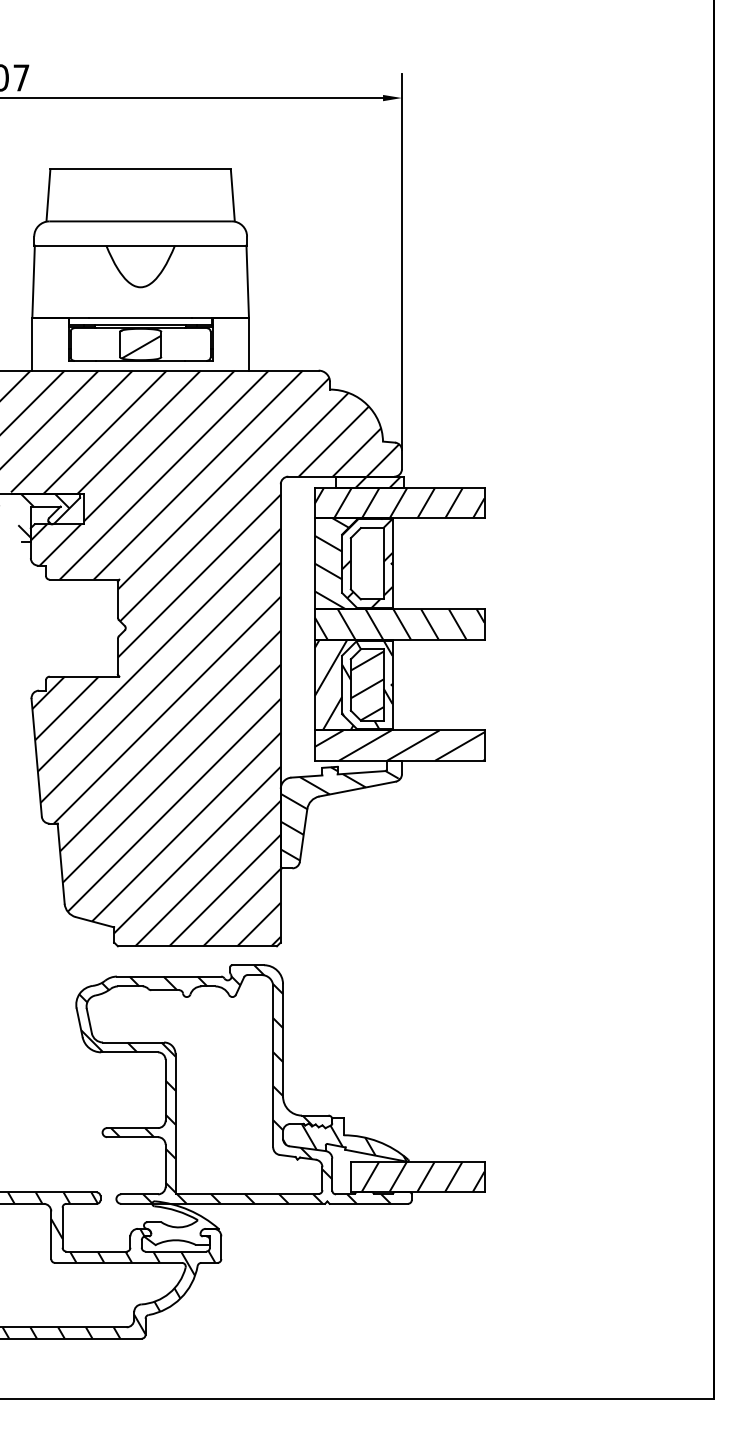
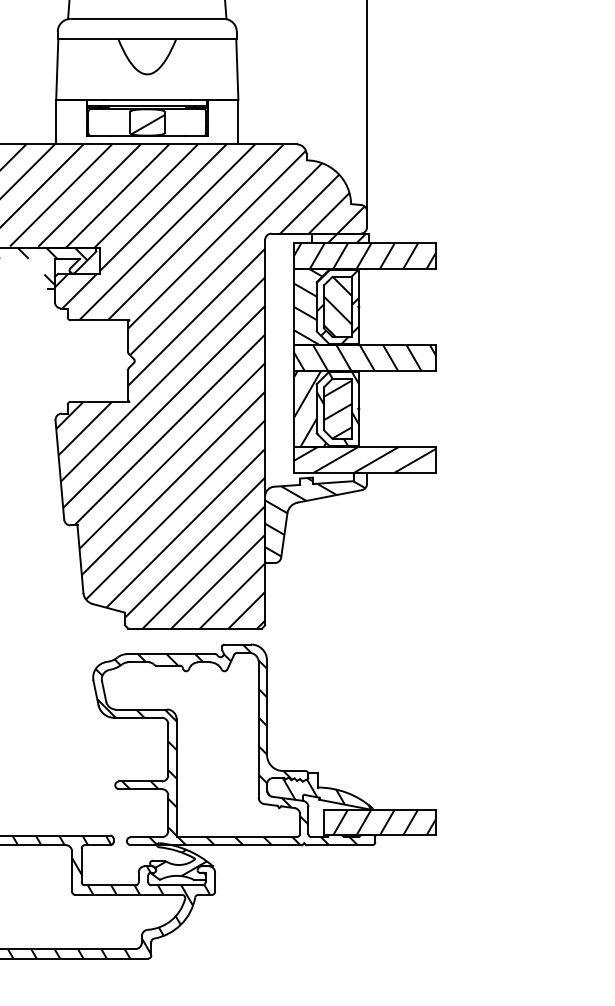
hatch: (366, 563) -> (337, 306), added
hatch: (180, 1224) -> (180, 862), added

